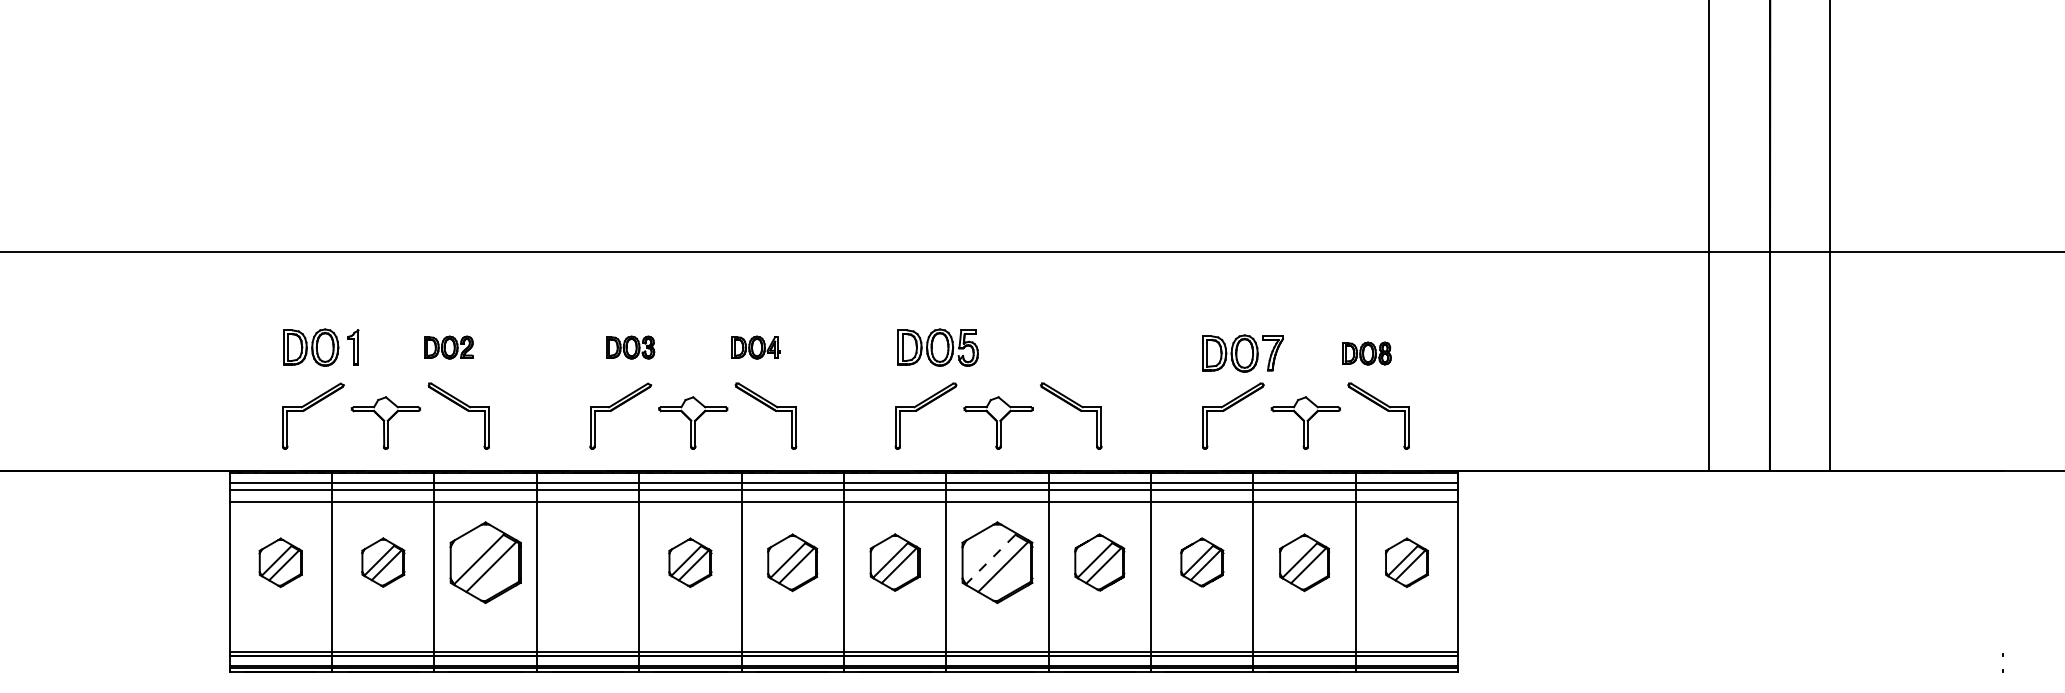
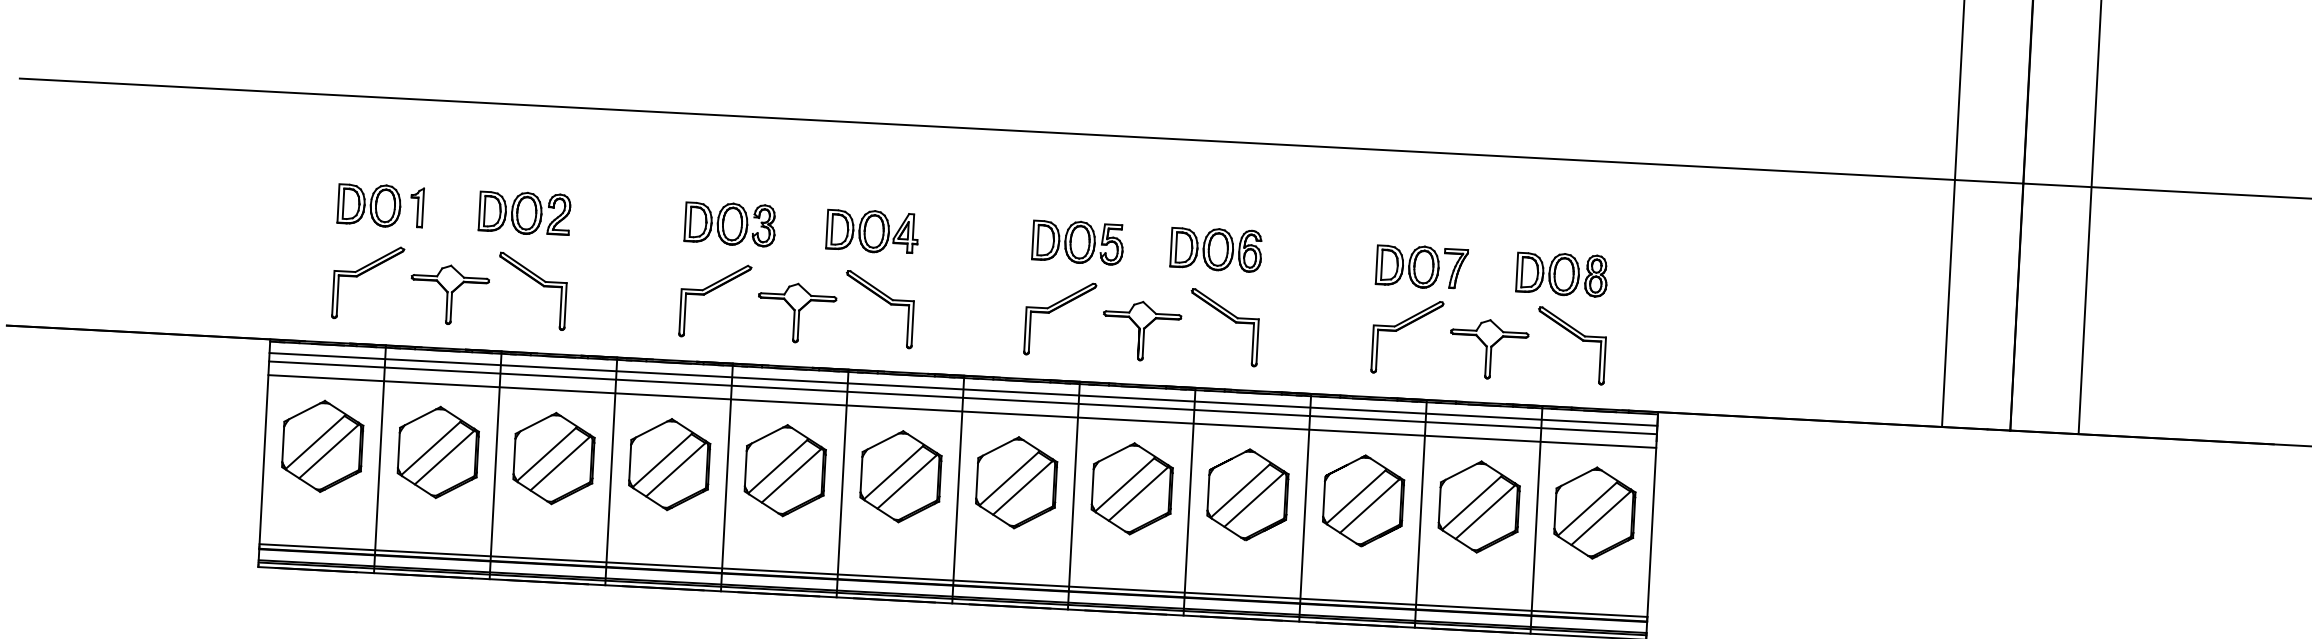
part: (448, 347) -> (524, 213), size x1.67
part: (630, 347) -> (730, 223), size x1.67
part: (755, 347) -> (871, 231), size x1.67
part: (1060, 347) -> (1216, 249), added
part: (1366, 353) -> (1561, 274), size x1.67
line: (990, 559) -> (1124, 484), dashed -> solid
part: (280, 562) -> (322, 446), size x1.67
part: (383, 562) -> (438, 452), size x1.67
part: (587, 562) -> (669, 464), added
part: (690, 562) -> (785, 470), size x1.67
part: (792, 562) -> (900, 476), size x1.43
part: (895, 562) -> (1017, 482), size x1.43
part: (1099, 562) -> (1247, 494), size x1.43
part: (1202, 562) -> (1363, 500), size x1.67
part: (1304, 562) -> (1479, 506), size x1.43
part: (1406, 562) -> (1594, 512), size x1.67

